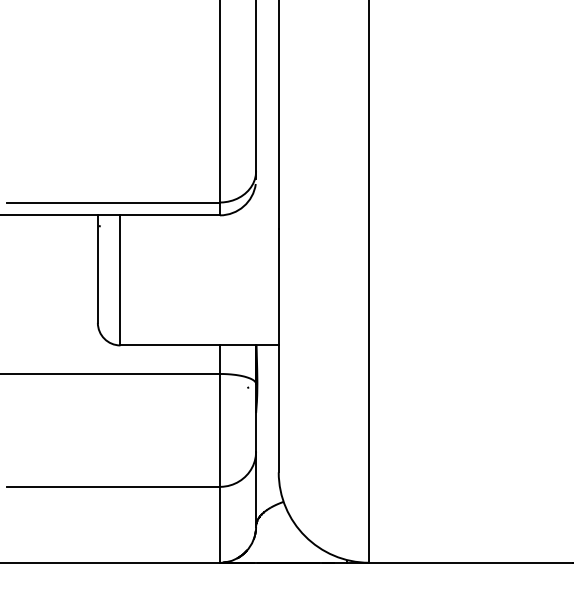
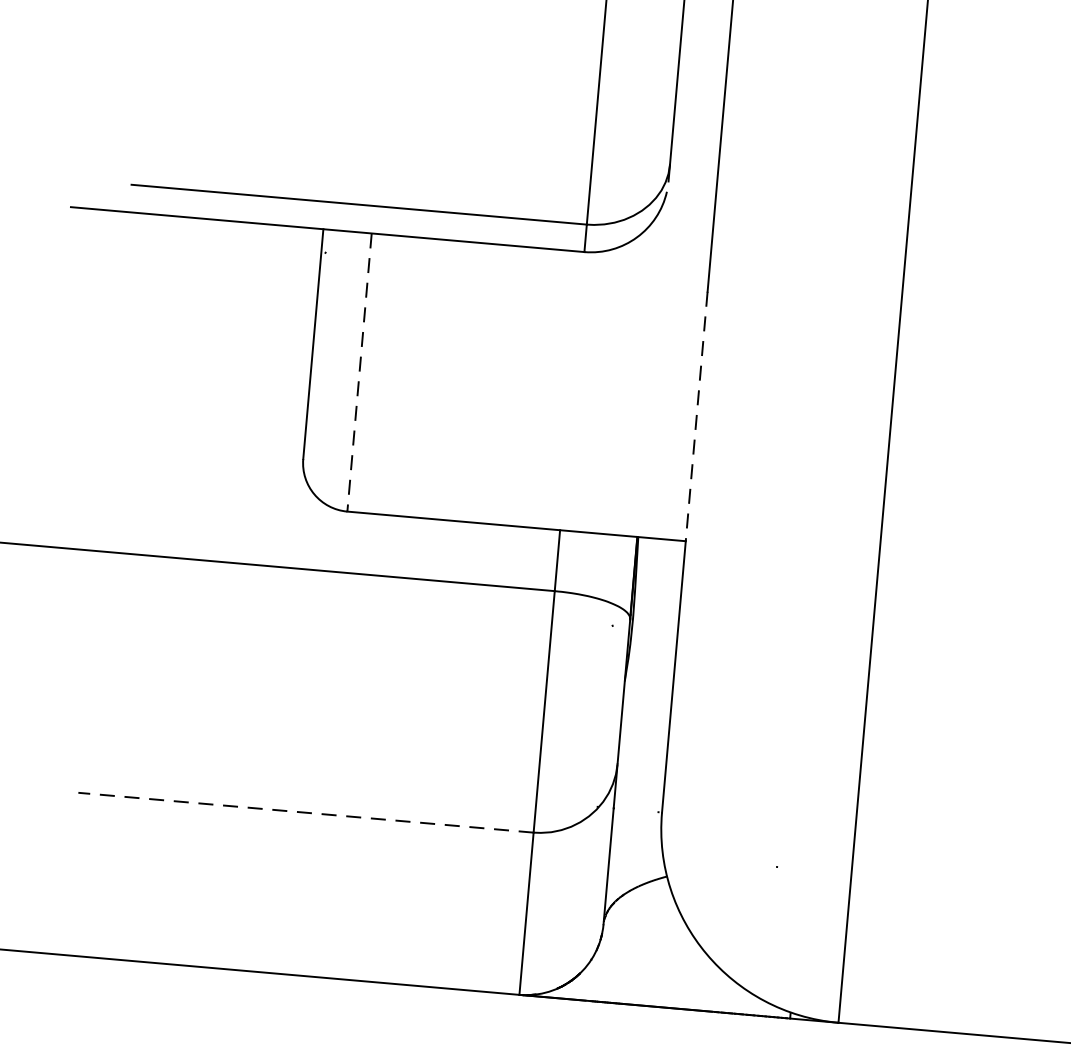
line: (120, 280) -> (359, 372), solid -> dashed
line: (278, 287) -> (696, 417), solid -> dashed
line: (112, 486) -> (303, 811), solid -> dashed

